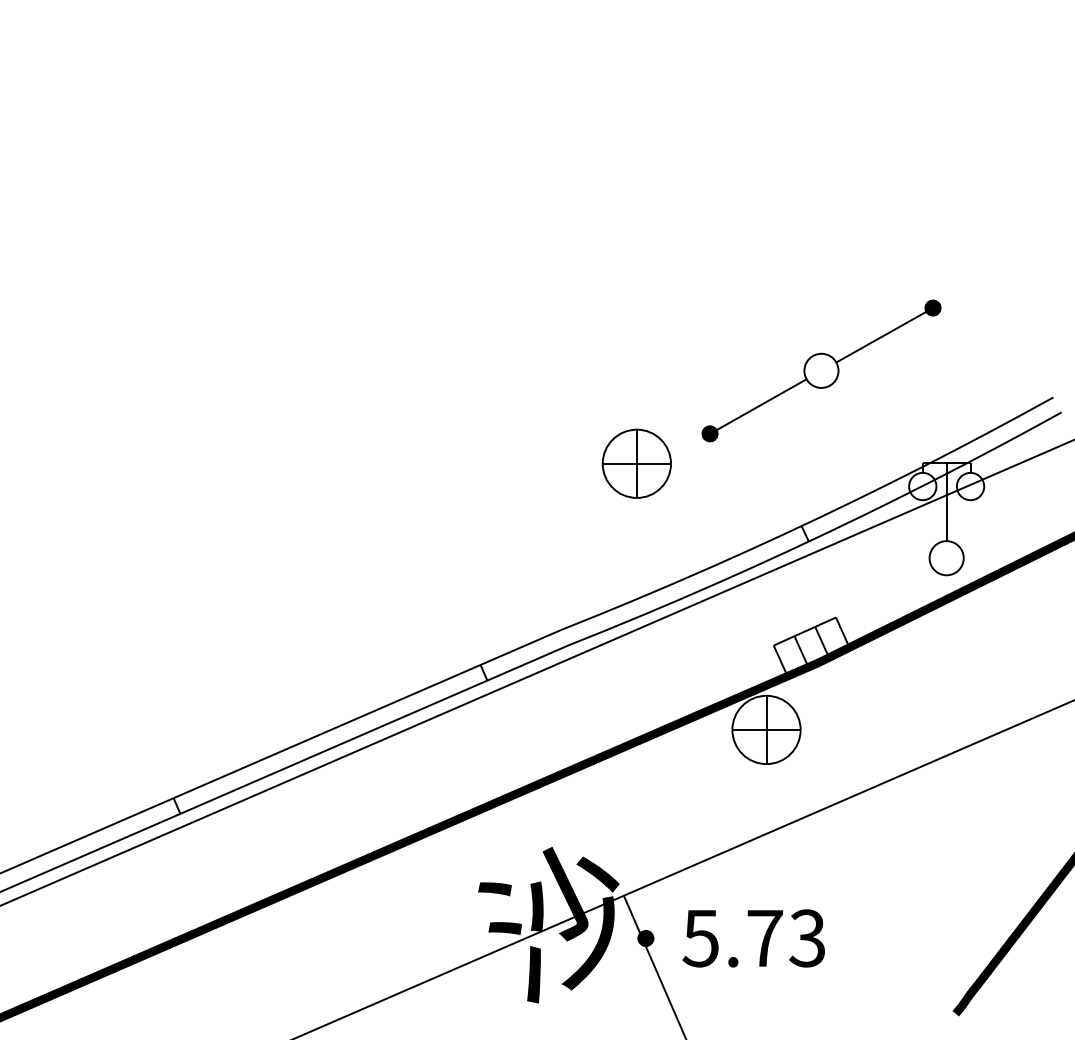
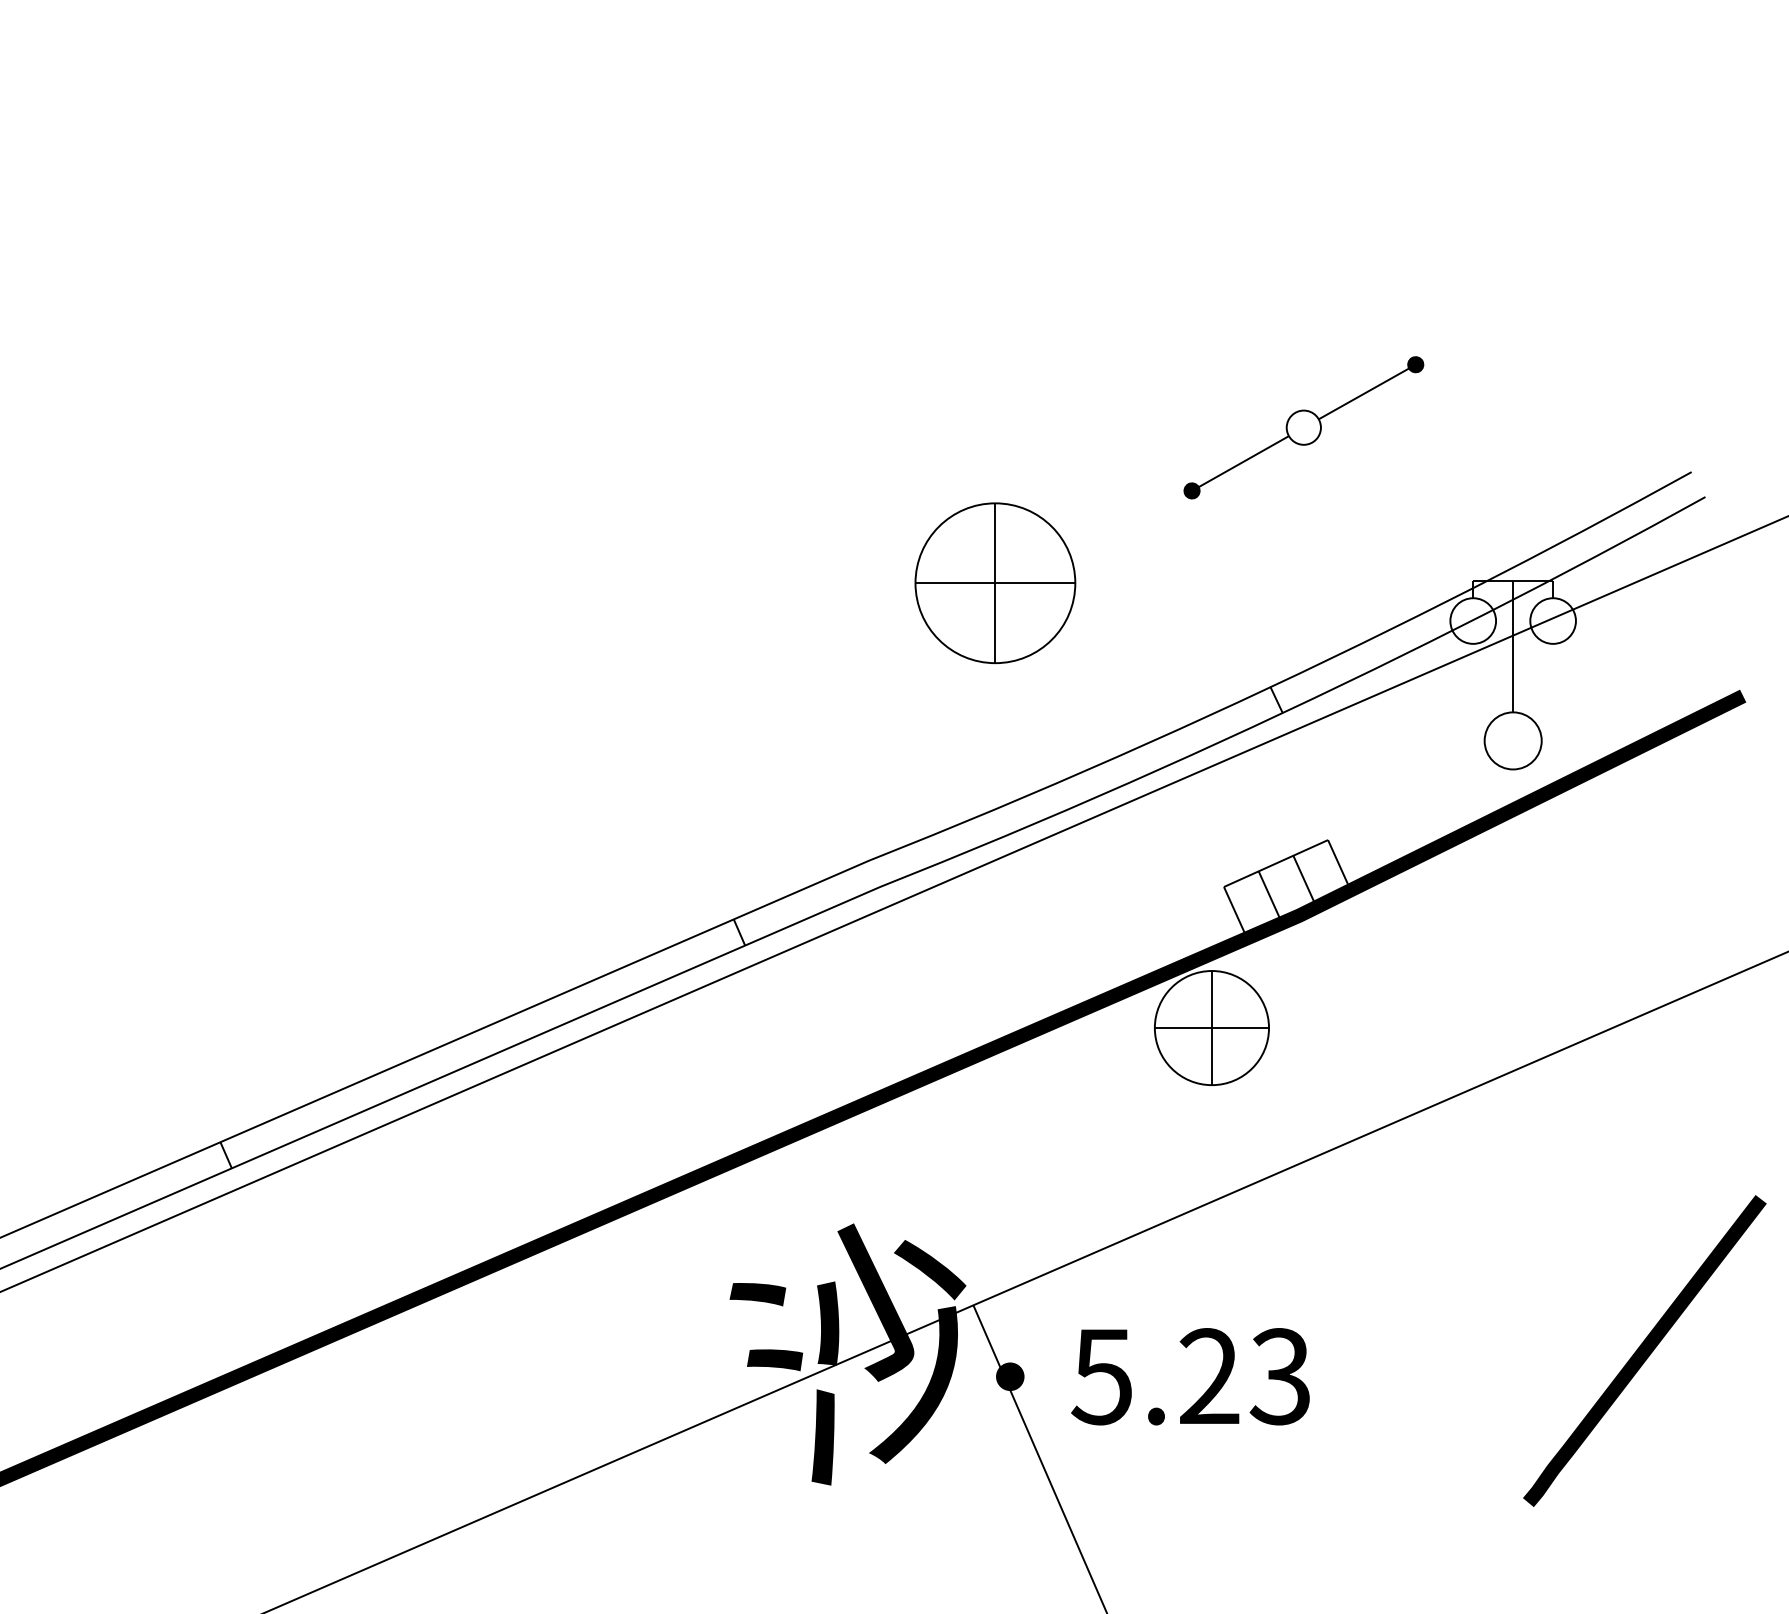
part: (821, 370) -> (1303, 427), size x0.6
part: (636, 463) -> (994, 582), size x1.4
text: (765, 937) -> (1210, 1375), 5.73 -> 5.23

